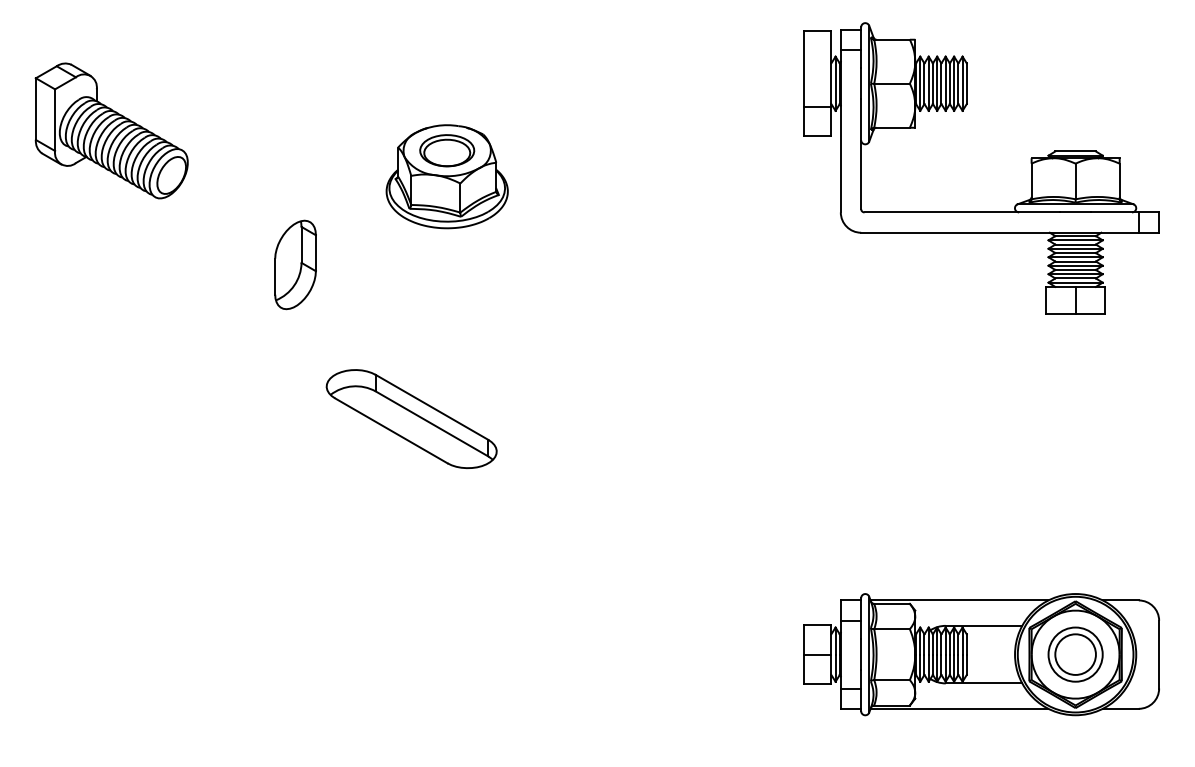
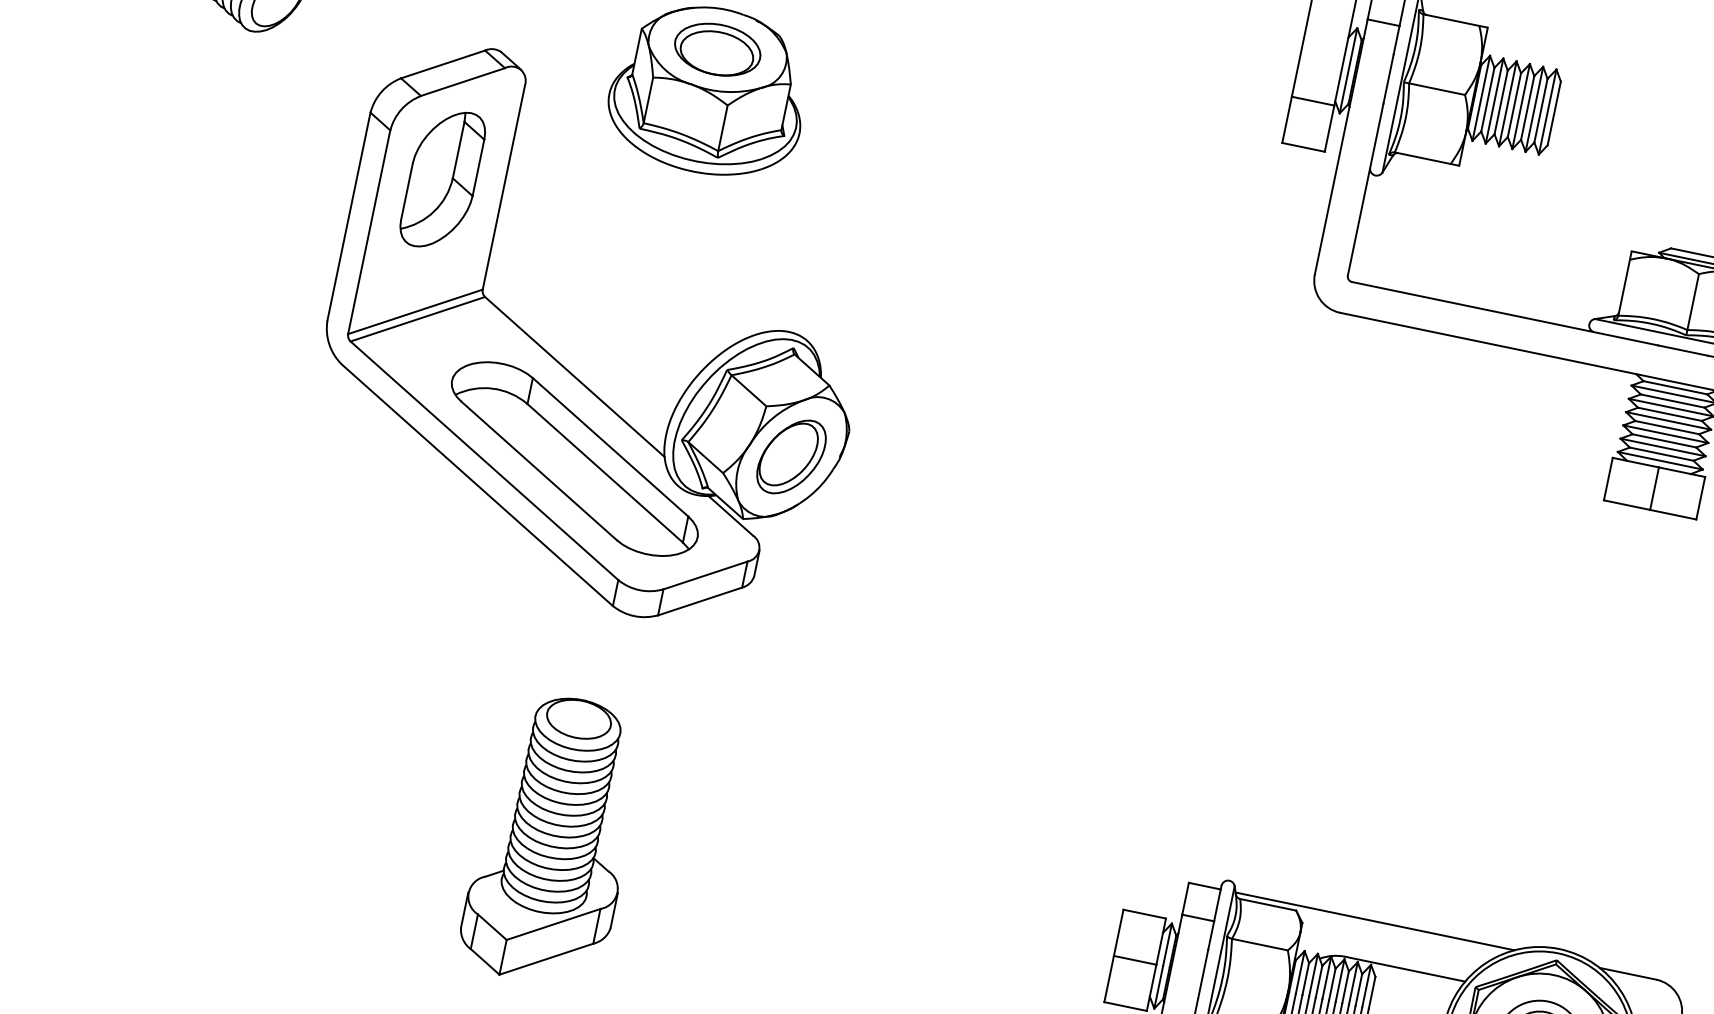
part: (394, 363) -> (565, 366), added
part: (446, 654) -> (552, 839), added

